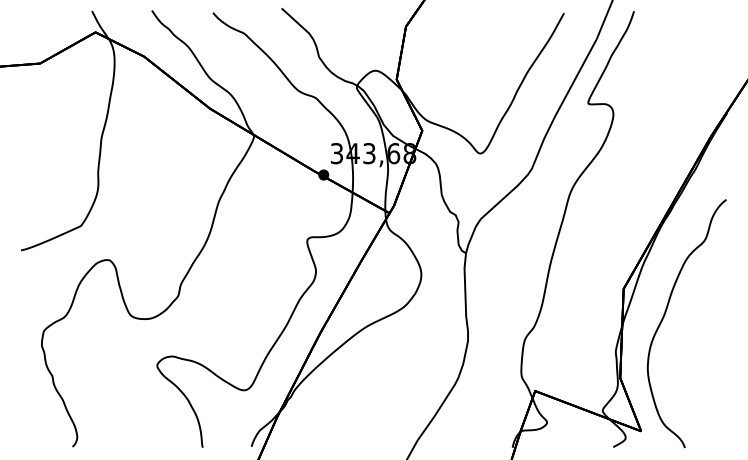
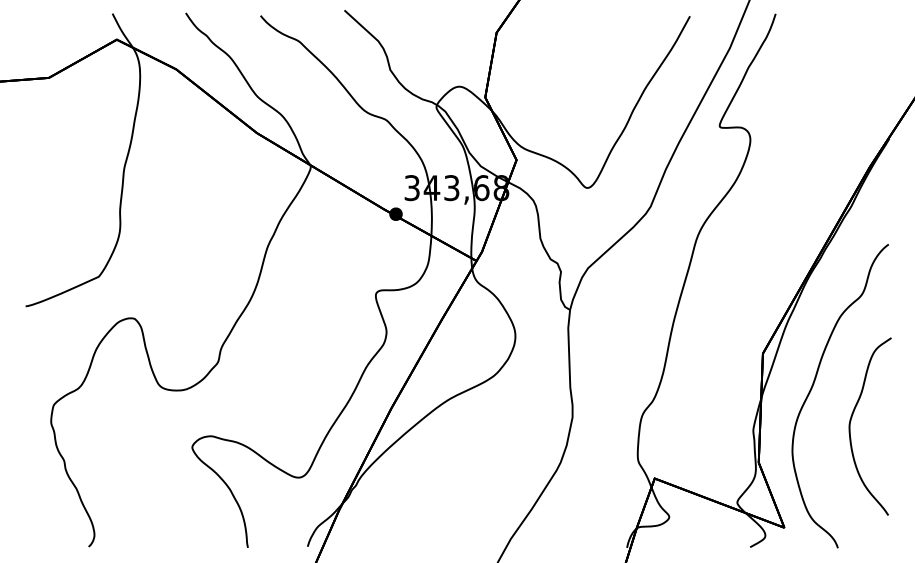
curve: (696, 343) -> (852, 420), added

